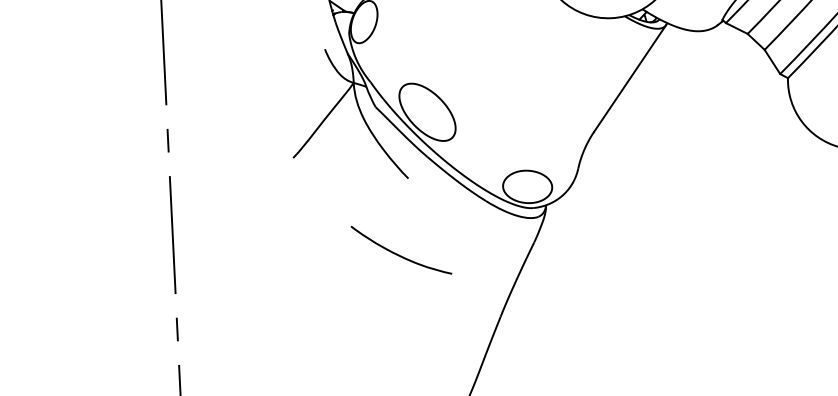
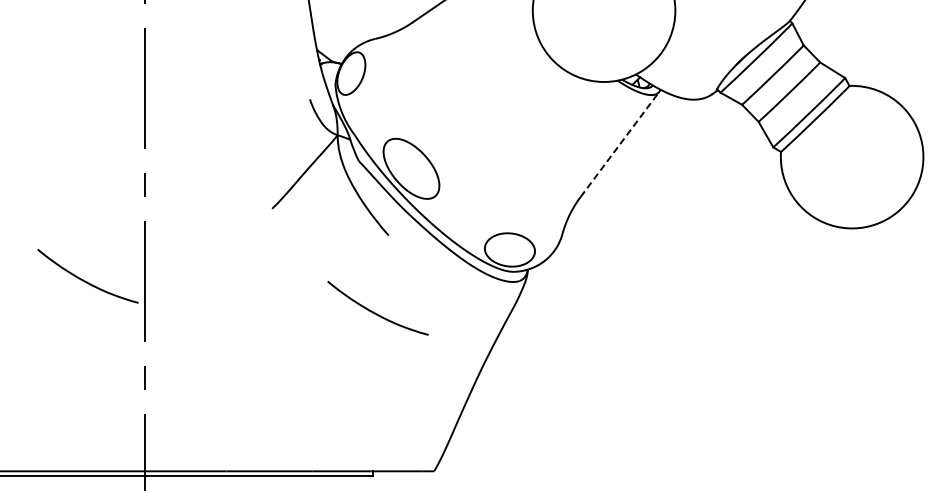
line: (630, 78) -> (620, 144), solid -> dashed
curve: (114, 237) -> (85, 280), added

